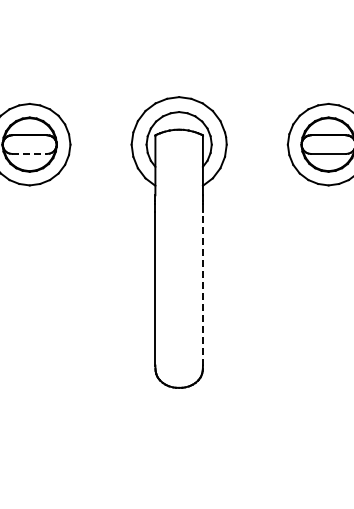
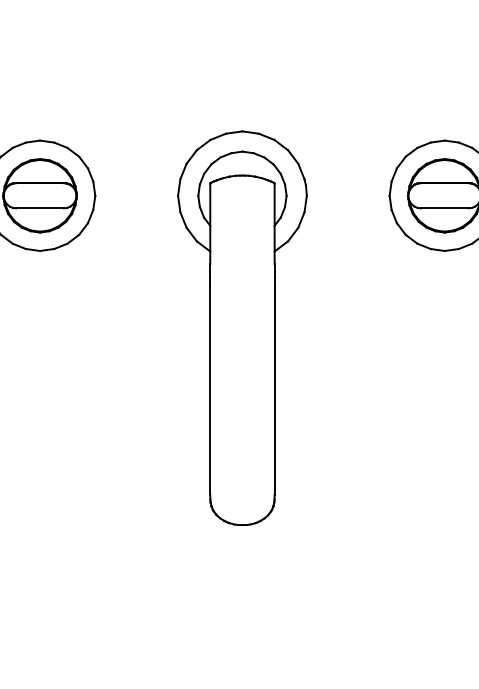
line: (29, 153) -> (39, 207), dashed -> solid
line: (202, 288) -> (274, 390), dashed -> solid

